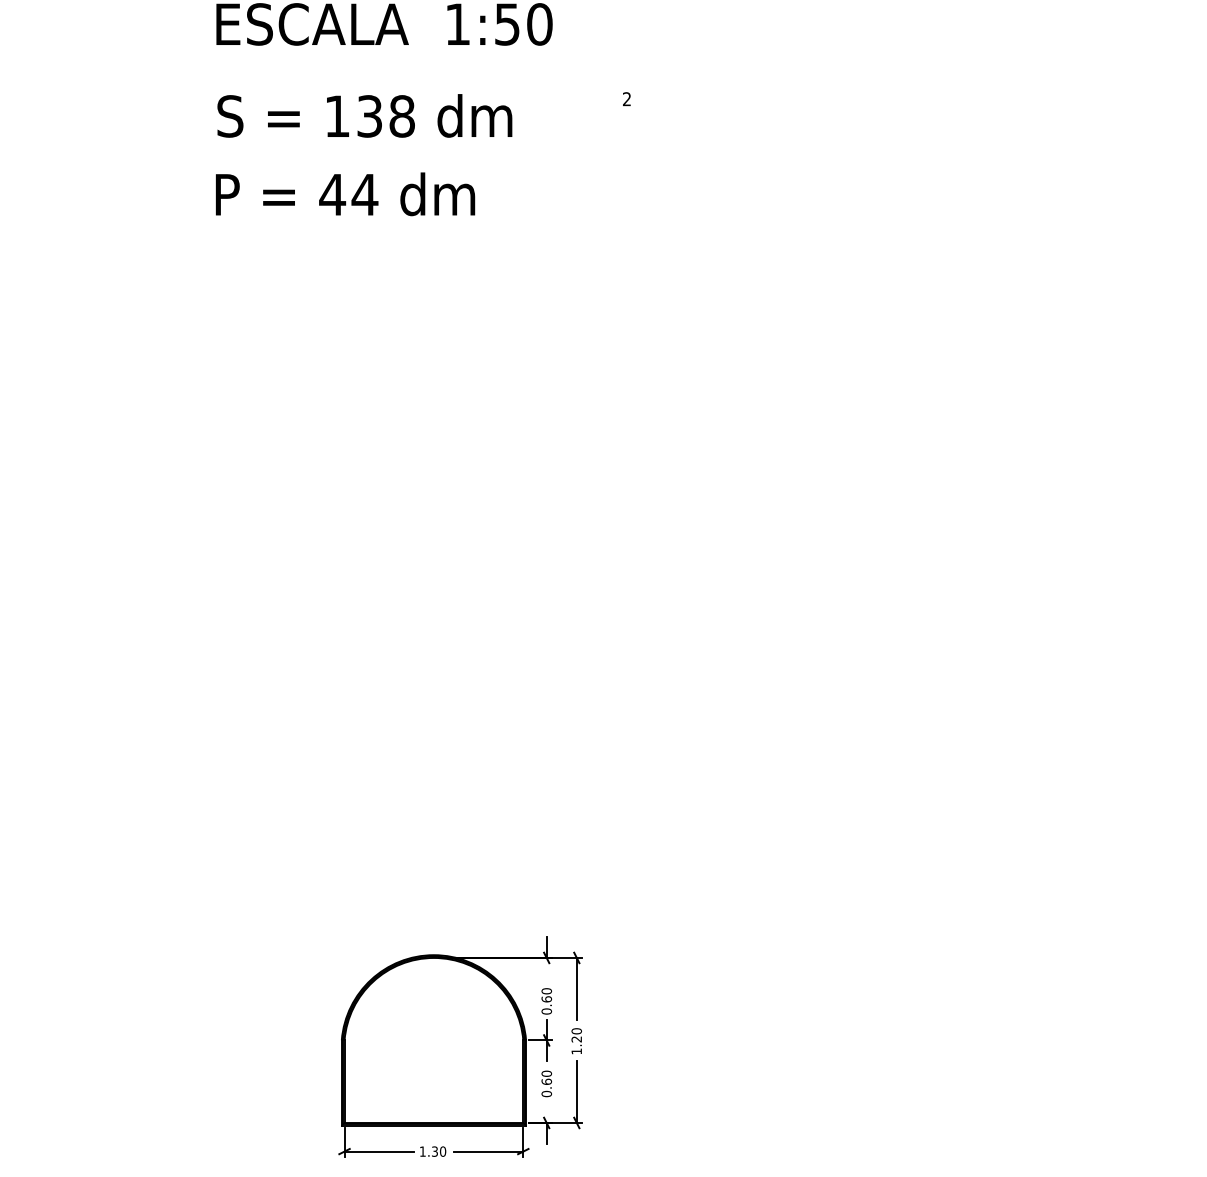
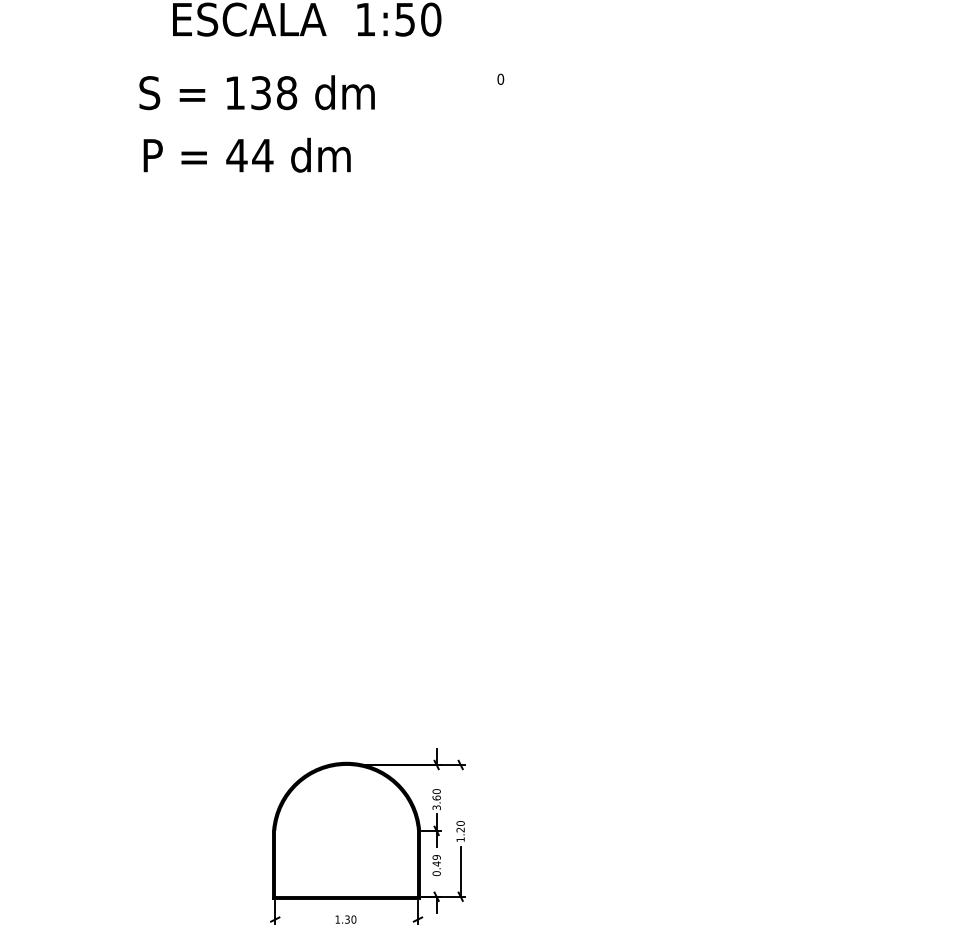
text: (626, 99) -> (500, 79), 2 -> 0
text: (364, 115) -> (256, 92), moved
text: (345, 194) -> (247, 155), moved
line: (576, 988) -> (460, 789), removed
text: (546, 1011) -> (436, 807), 0.60 -> 3.60
text: (546, 1077) -> (436, 860), 0.60 -> 0.49
line: (378, 1151) -> (302, 919), removed
line: (488, 1151) -> (390, 919), removed

